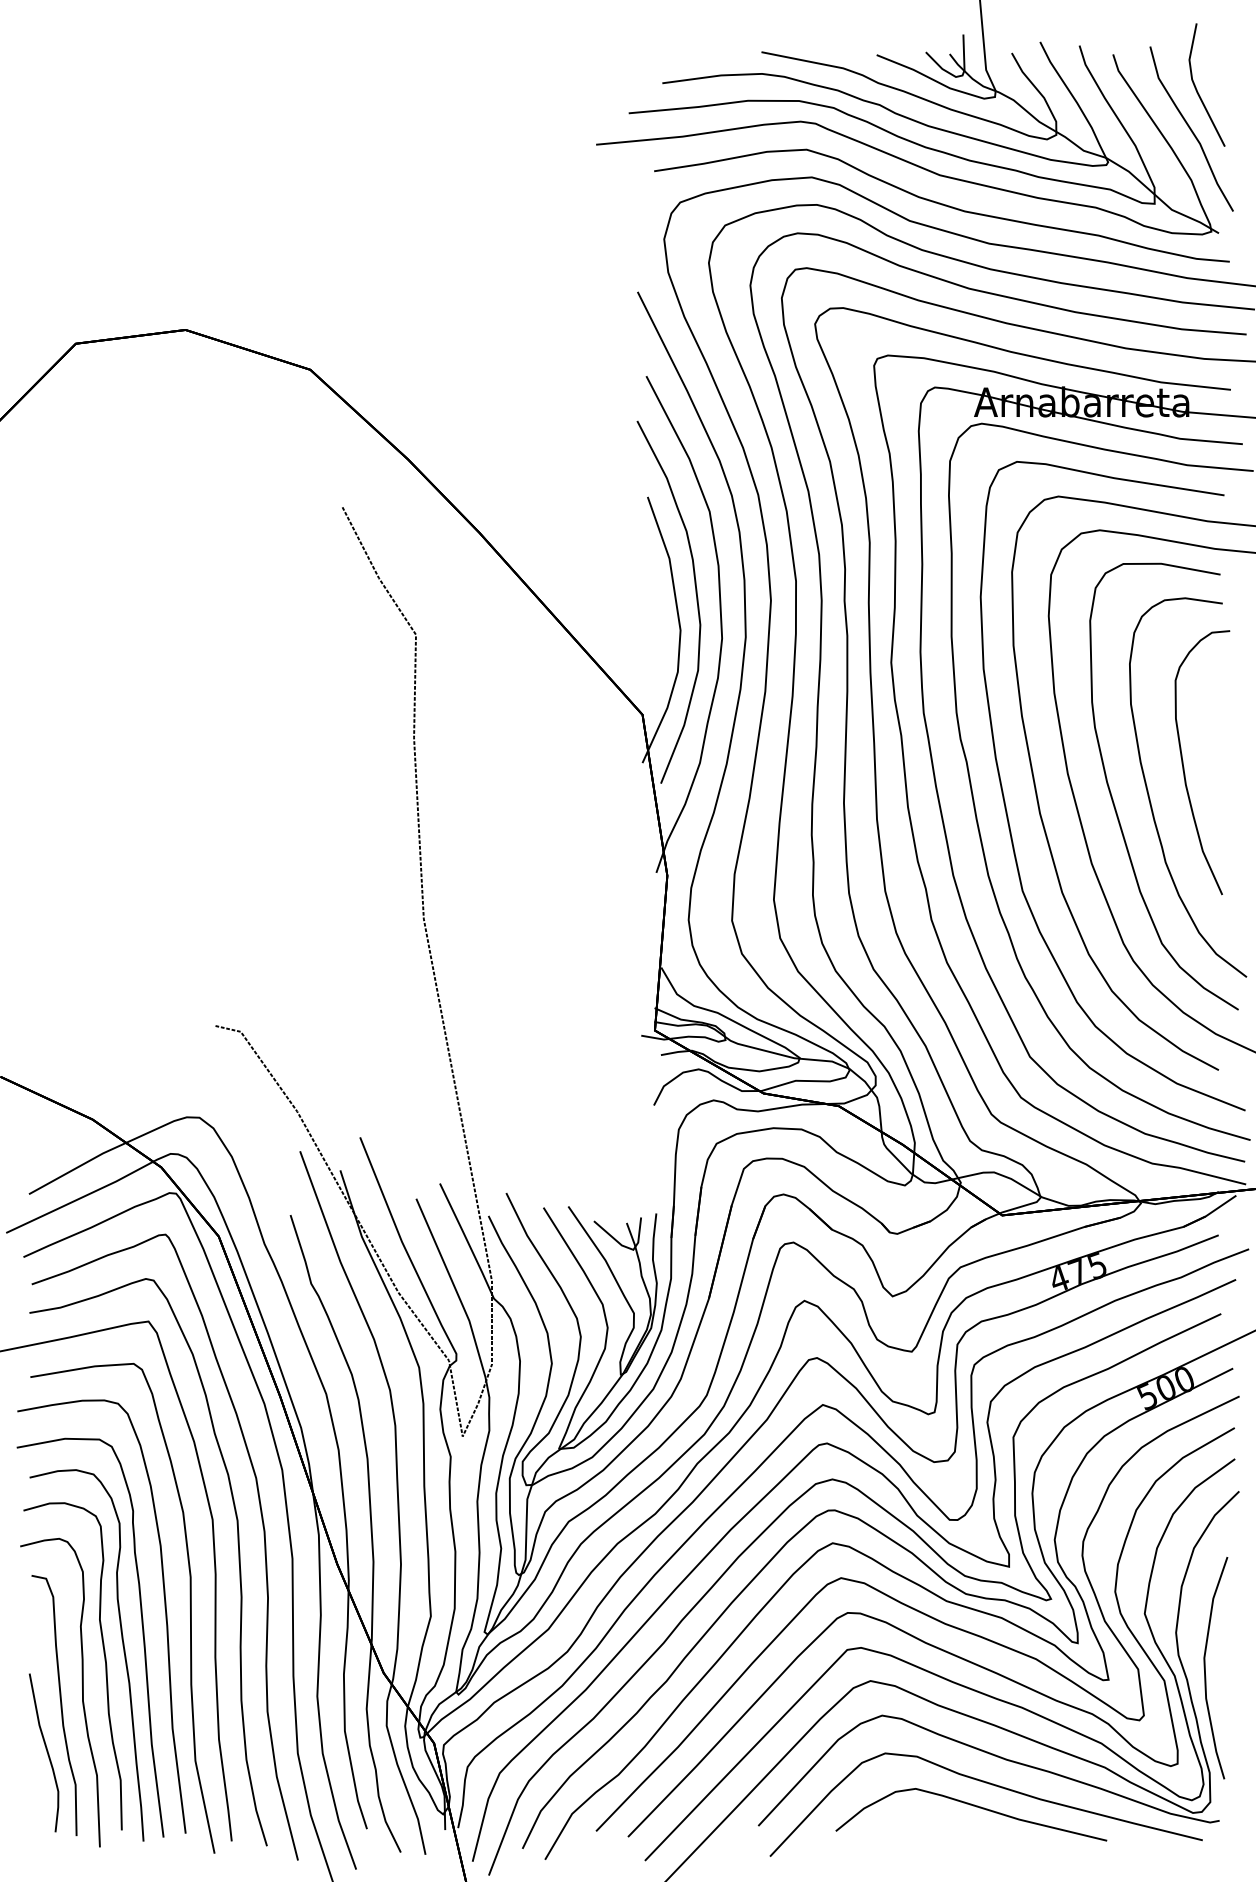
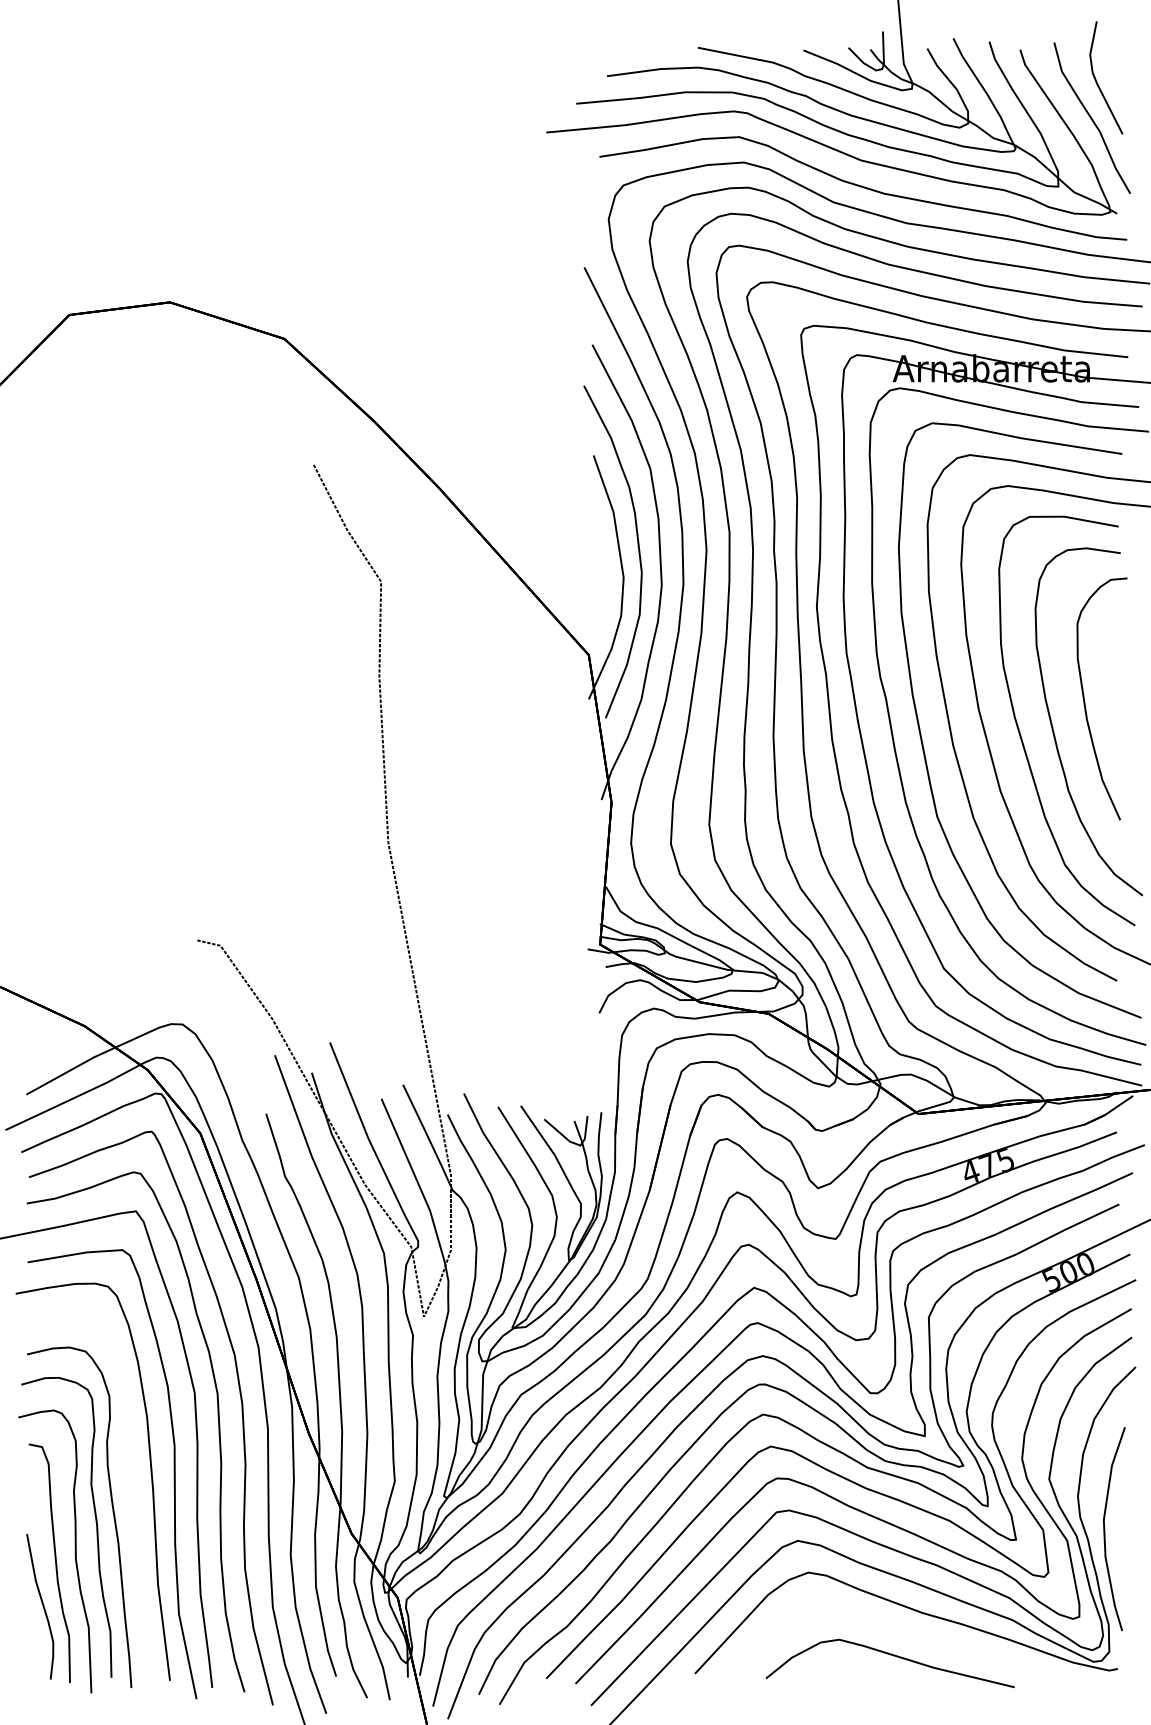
curve: (142, 1636) -> (130, 1500), removed
curve: (988, 1784) -> (905, 1635), removed

